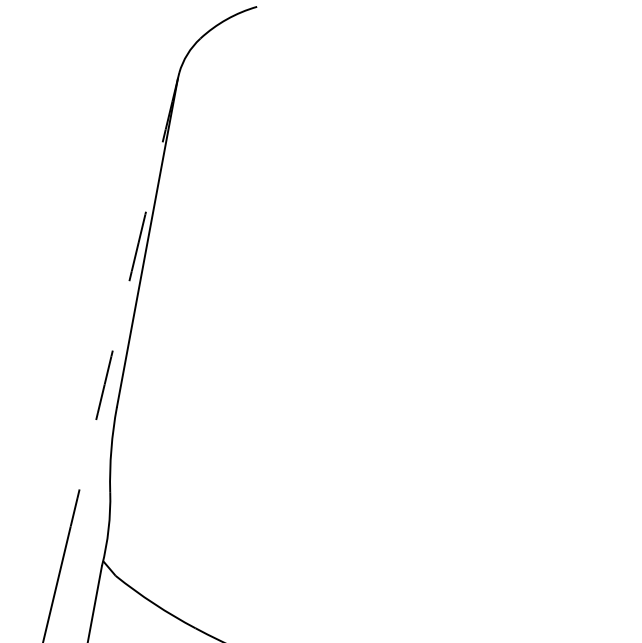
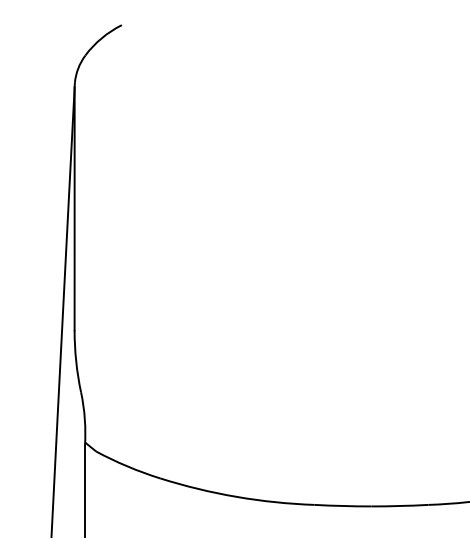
arc: (125, 299) -> (66, 252), dashed -> solid

